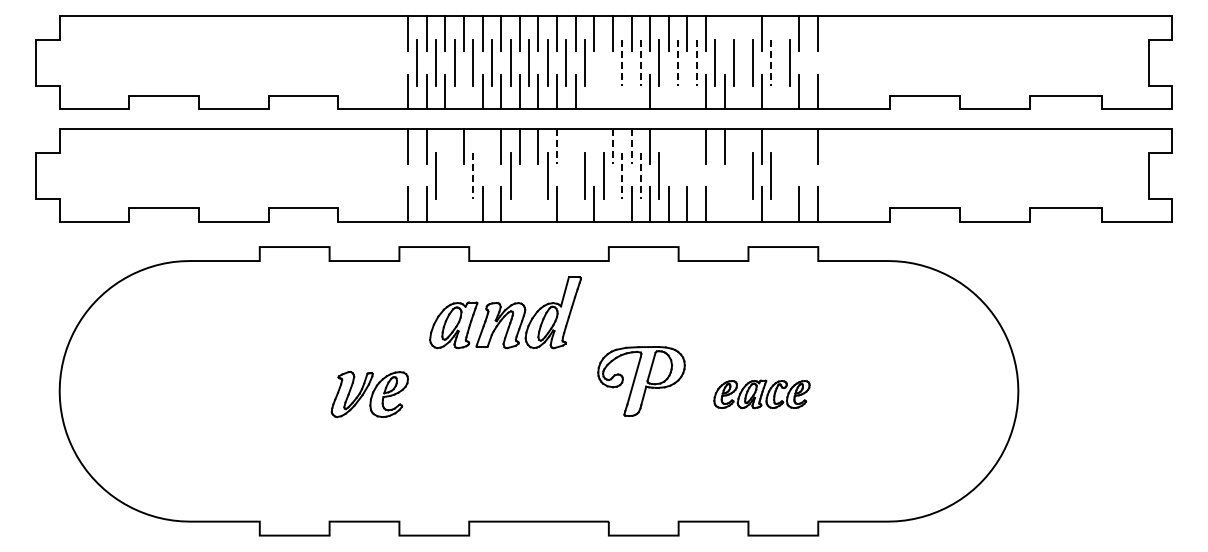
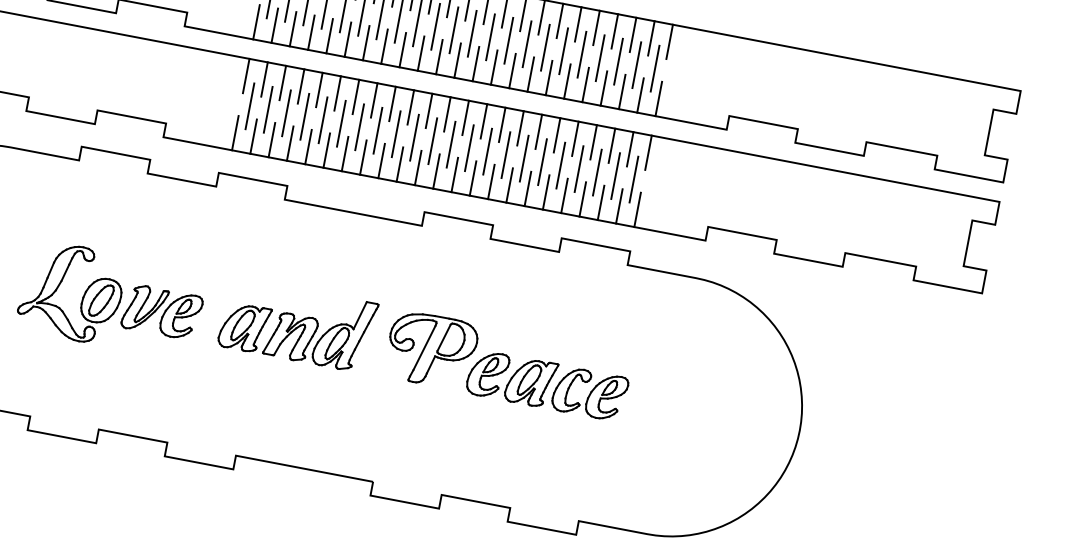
line: (724, 33) -> (578, 24), added
line: (743, 33) -> (596, 27), added
line: (780, 33) -> (633, 34), added
line: (603, 62) -> (453, 29), added
line: (807, 62) -> (654, 68), added
line: (622, 63) -> (472, 34), dashed -> solid
line: (640, 63) -> (490, 37), dashed -> solid
line: (678, 63) -> (527, 44), dashed -> solid
line: (696, 63) -> (545, 48), dashed -> solid
line: (771, 63) -> (618, 62), dashed -> solid
line: (464, 91) -> (311, 32), added
line: (594, 91) -> (439, 56), added
line: (612, 91) -> (457, 60), added
line: (631, 91) -> (475, 63), added
line: (668, 91) -> (512, 70), added
line: (687, 91) -> (530, 74), added
line: (743, 91) -> (585, 84), added
line: (780, 91) -> (622, 91), added
line: (445, 146) -> (282, 82), added
line: (482, 146) -> (319, 89), added
line: (575, 146) -> (410, 107), added
line: (594, 146) -> (429, 110), added
line: (668, 146) -> (502, 124), added
line: (687, 146) -> (520, 128), added
line: (743, 146) -> (575, 138), added
line: (780, 146) -> (612, 145), added
line: (799, 146) -> (630, 149), added
line: (557, 147) -> (392, 104), dashed -> solid
line: (612, 147) -> (446, 115), dashed -> solid
line: (631, 147) -> (465, 118), dashed -> solid
line: (417, 175) -> (250, 105), added
line: (454, 175) -> (286, 112), added
line: (491, 175) -> (322, 119), added
line: (529, 175) -> (360, 126), added
line: (565, 175) -> (395, 133), added
line: (678, 175) -> (506, 154), added
line: (696, 175) -> (524, 158), added
line: (715, 175) -> (542, 161), added
line: (733, 175) -> (560, 165), added
line: (789, 175) -> (615, 175), added
line: (808, 175) -> (634, 179), added
line: (473, 176) -> (304, 117), dashed -> solid
line: (622, 176) -> (451, 145), dashed -> solid
line: (640, 176) -> (468, 148), dashed -> solid
line: (445, 204) -> (272, 139), added
line: (464, 204) -> (290, 143), added
line: (519, 204) -> (344, 153), added
line: (538, 204) -> (363, 157), added
line: (575, 204) -> (399, 164), added
line: (612, 204) -> (436, 171), added
line: (724, 204) -> (546, 192), added
line: (743, 204) -> (564, 195), added
line: (780, 204) -> (601, 202), added
part: (505, 312) -> (297, 324), moved
part: (288, 394) -> (82, 296), added
part: (761, 394) -> (546, 385), size x1.67

